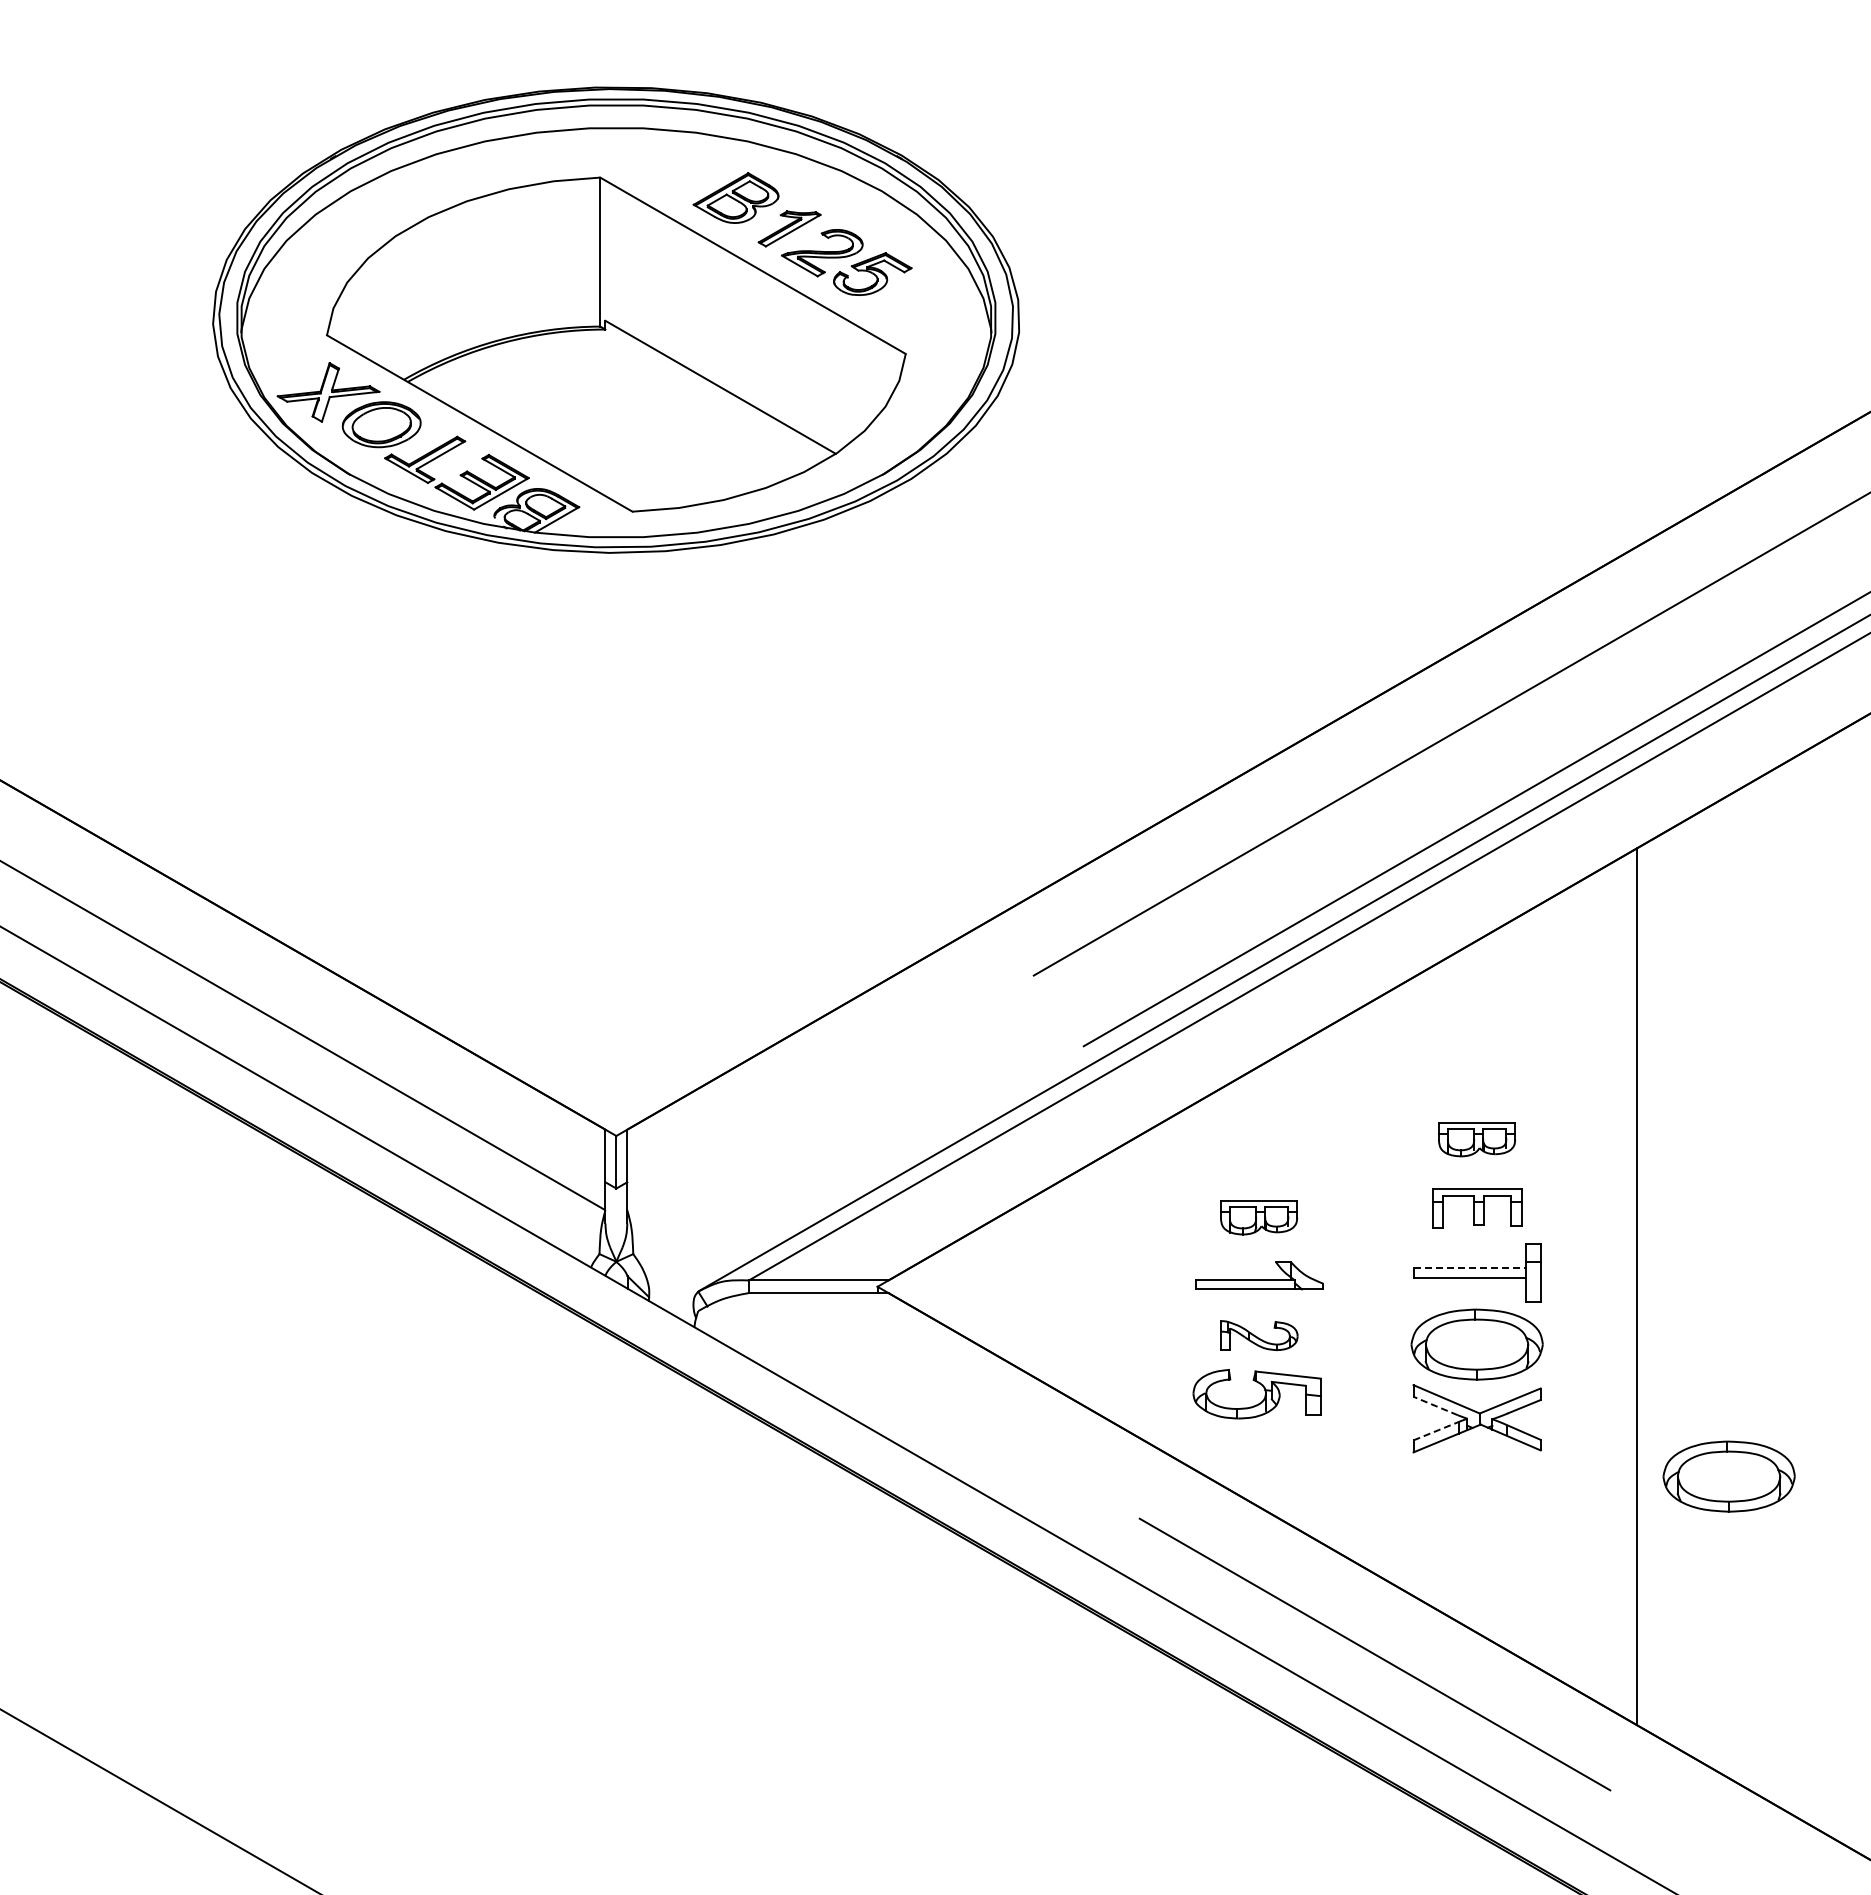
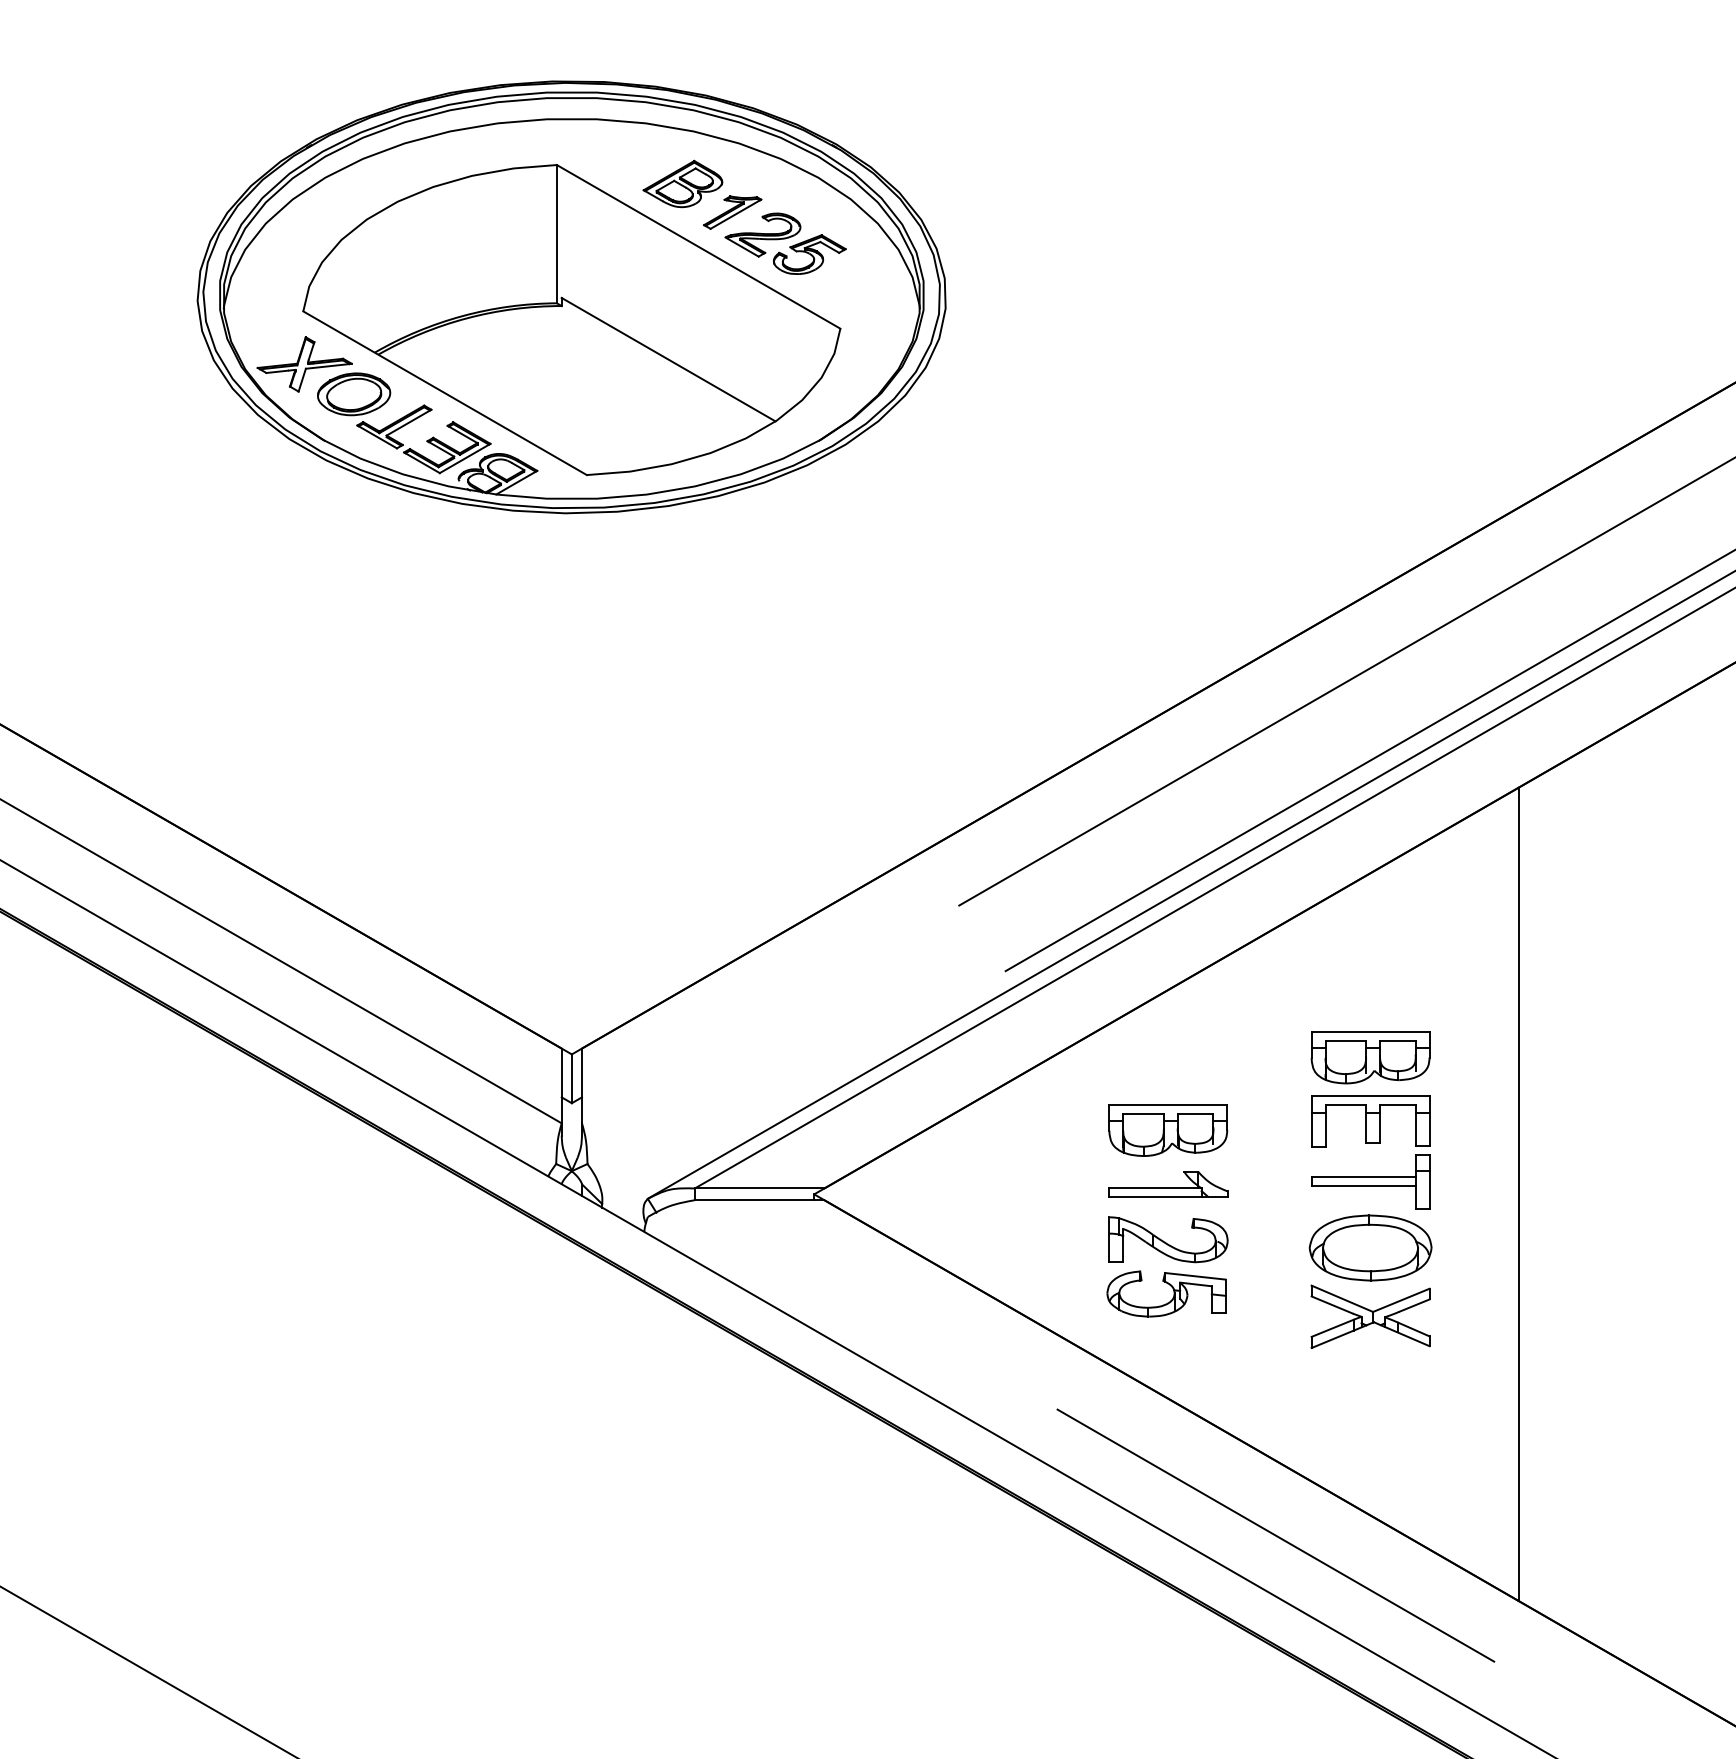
part: (1476, 1139) -> (1370, 1057), size x1.67
part: (1477, 1208) -> (1370, 1121), size x1.43
part: (1258, 1217) -> (1167, 1130), size x1.67
line: (1470, 1268) -> (1364, 1177), dashed -> solid
part: (1259, 1335) -> (1168, 1239), size x1.67
line: (1435, 1406) -> (1332, 1305), dashed -> solid
line: (1436, 1430) -> (1332, 1327), dashed -> solid
part: (1728, 1476) -> (1603, 1370), removed

